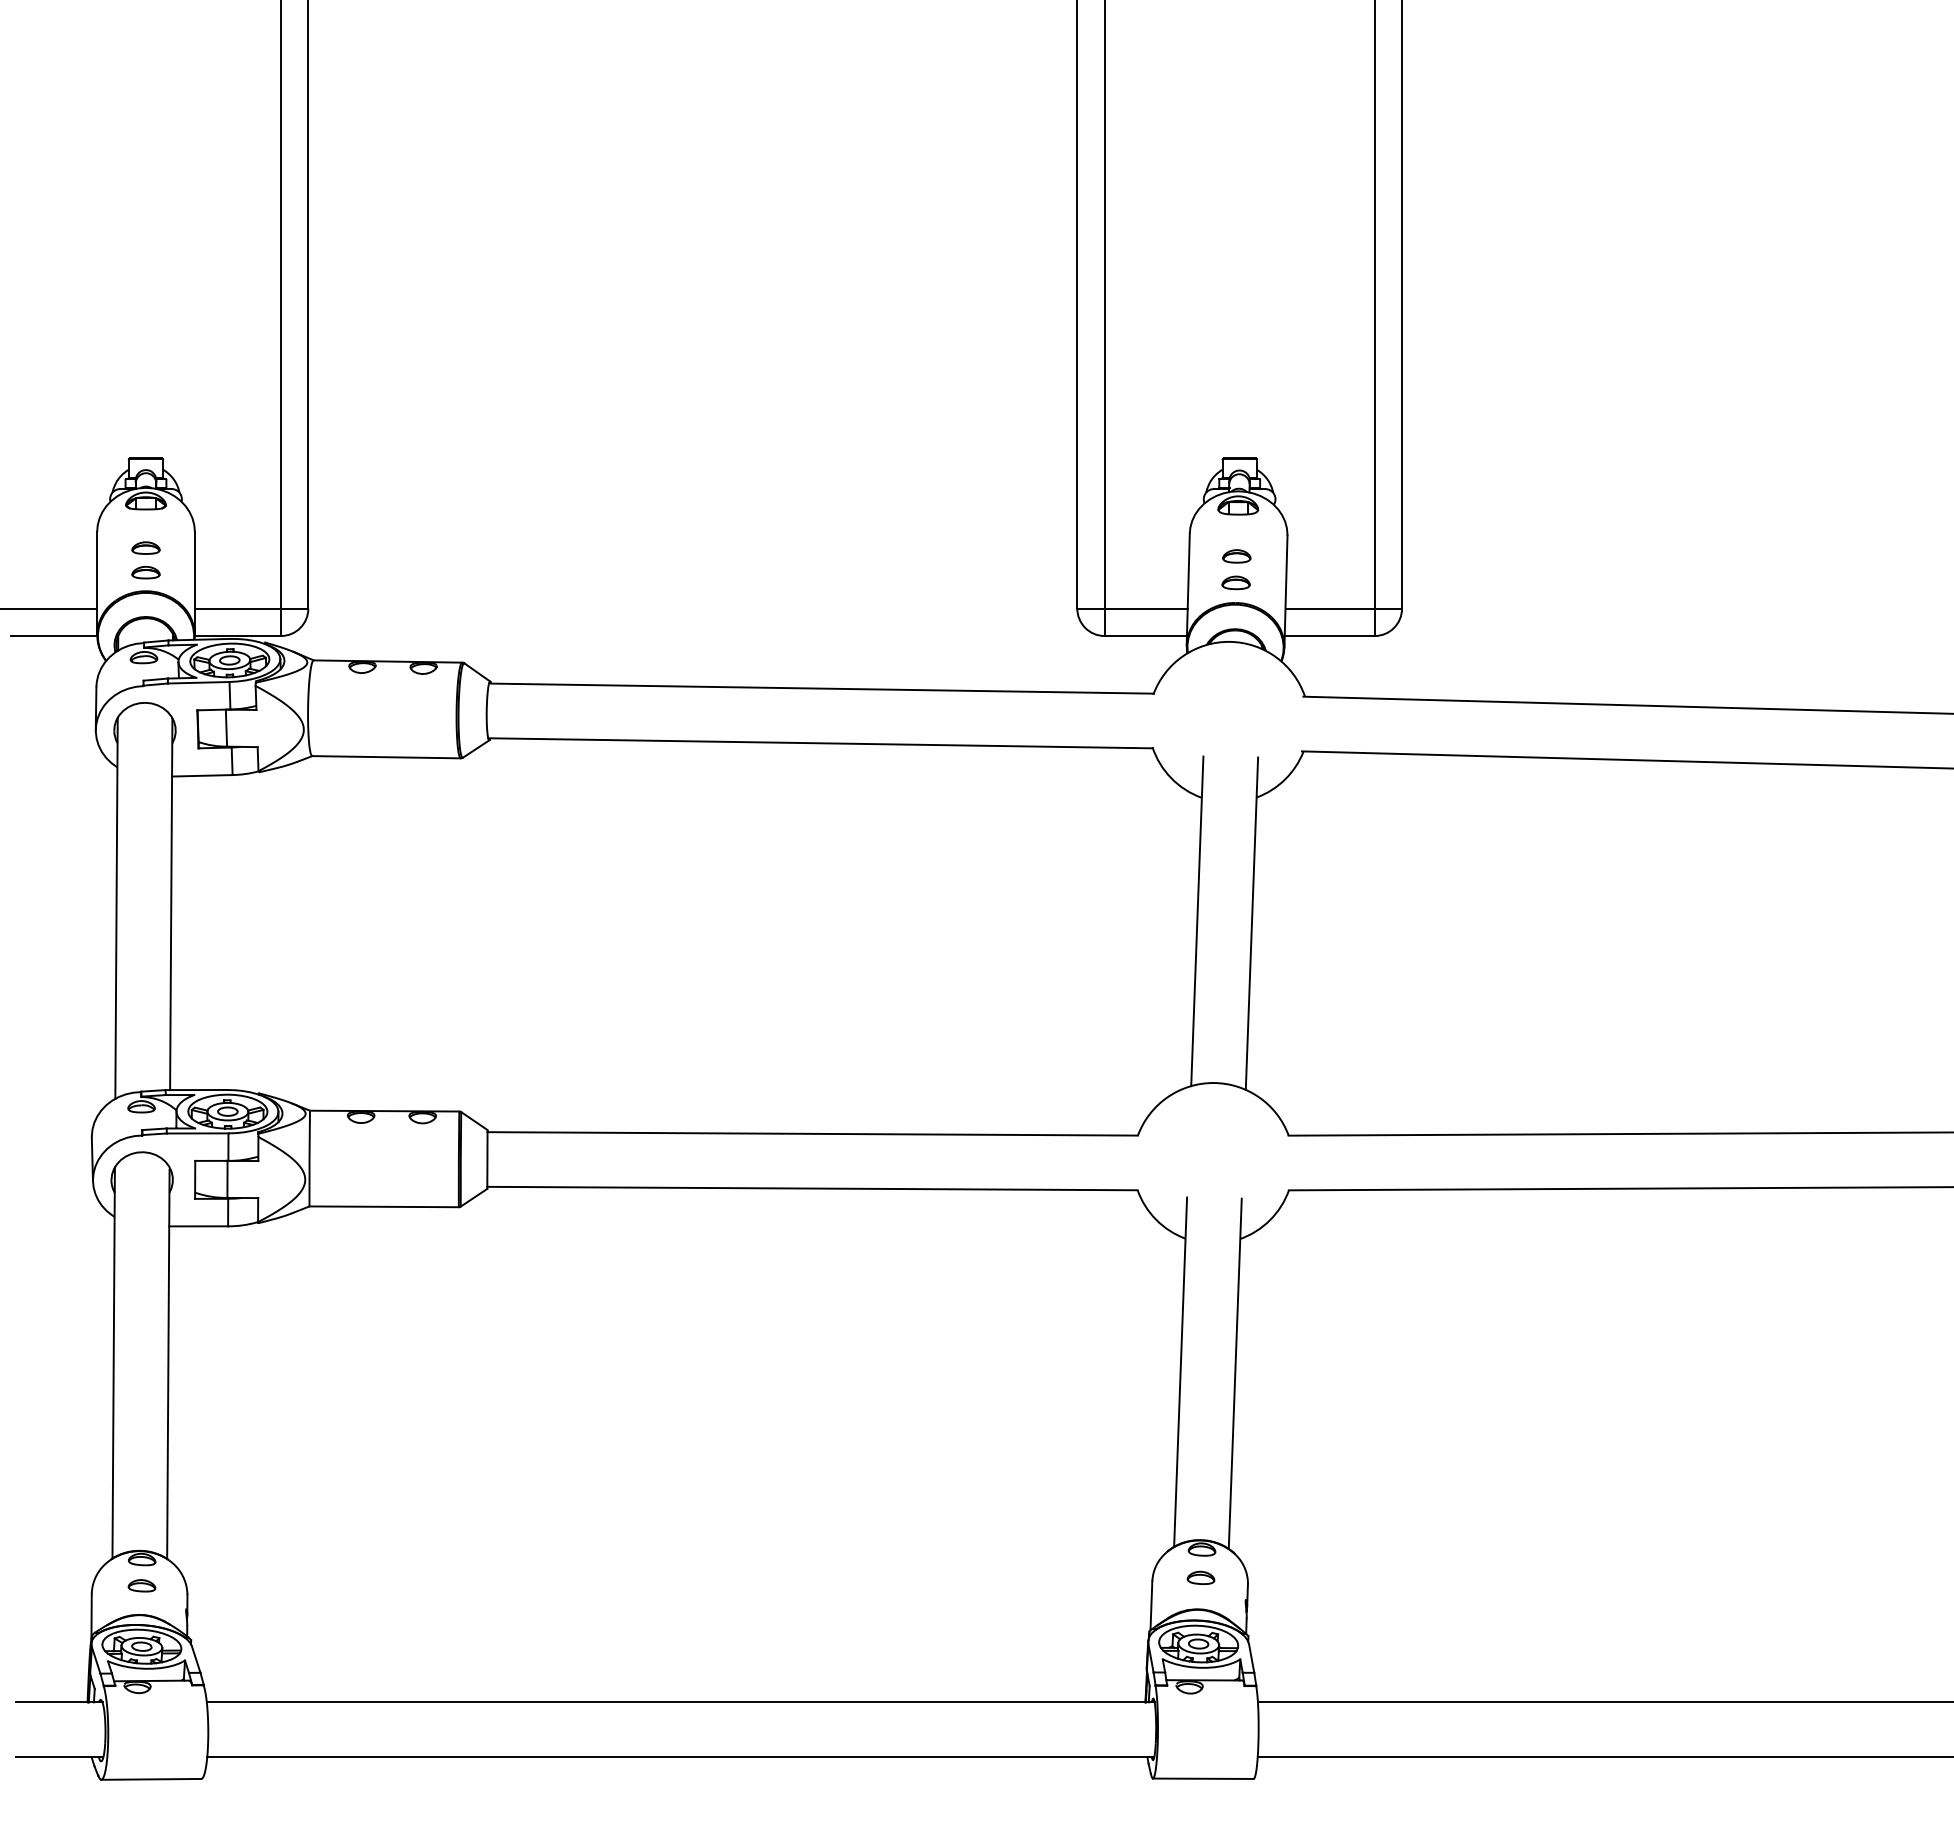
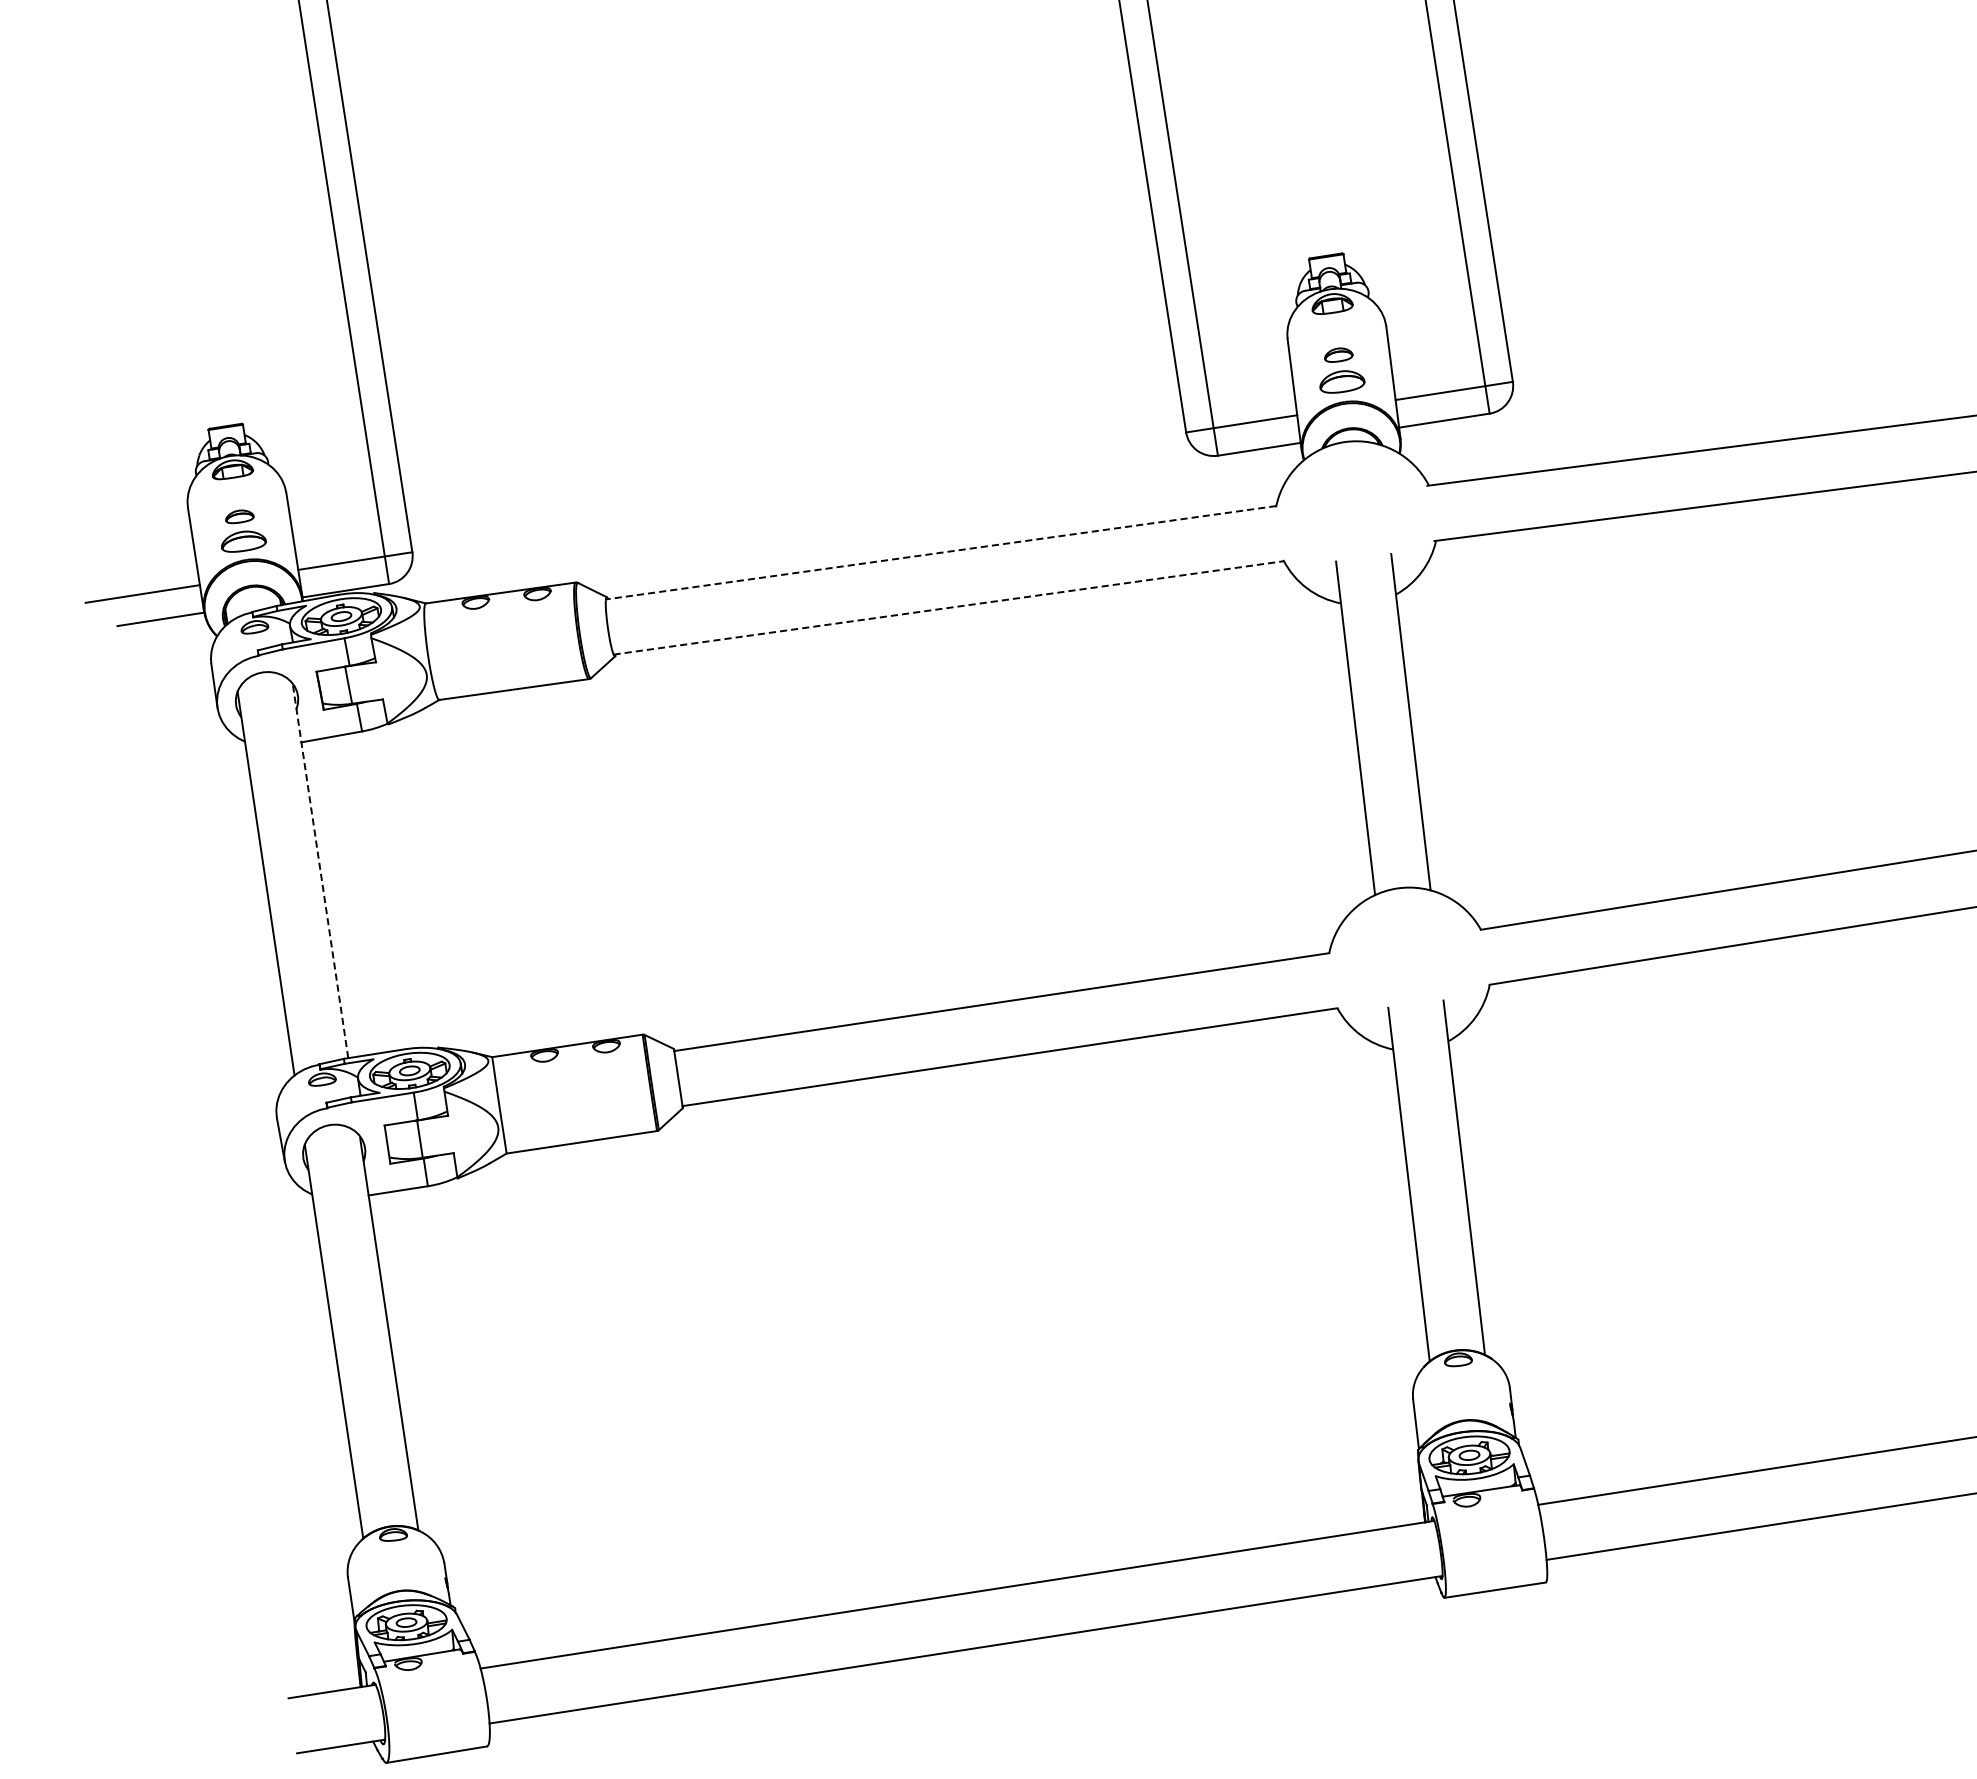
part: (145, 572) -> (242, 541), size x1.6
part: (1235, 582) -> (1341, 381), size x1.6
line: (820, 688) -> (940, 552), solid -> dashed
line: (821, 743) -> (949, 607), solid -> dashed
line: (171, 904) -> (320, 871), solid -> dashed
part: (1200, 1577) -> (1461, 1388), removed
part: (141, 1585) -> (396, 1561), removed

